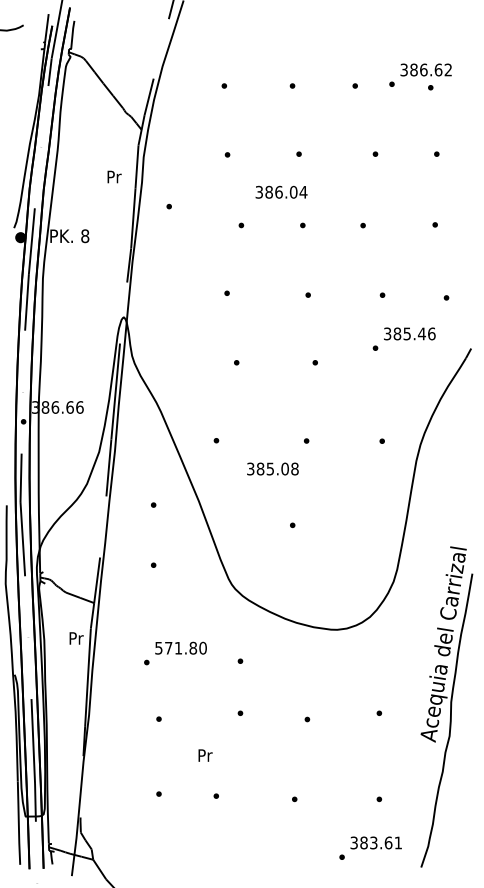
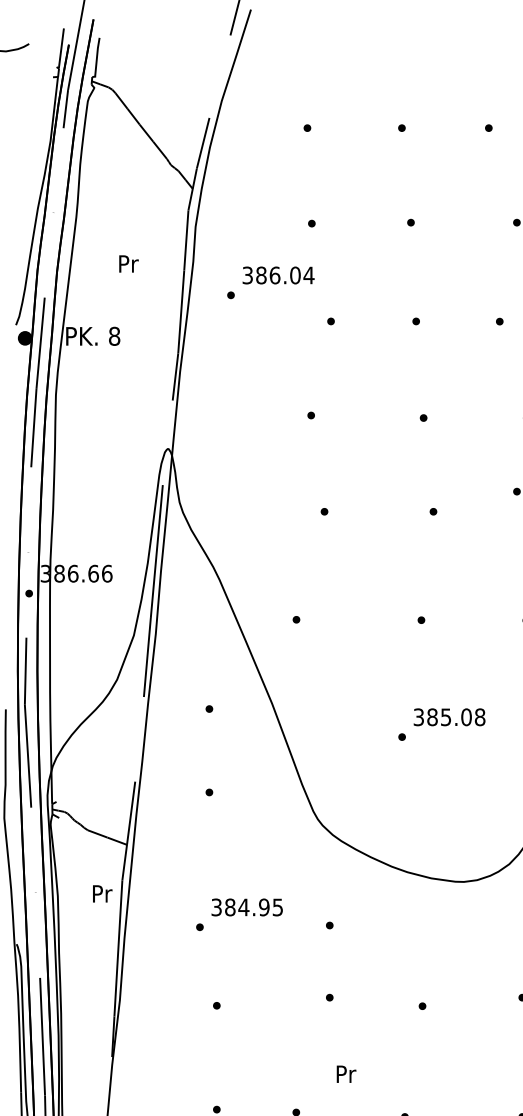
text: (114, 176) -> (128, 263), moved
text: (281, 191) -> (278, 274), moved
text: (272, 468) -> (448, 716), moved
text: (180, 647) -> (246, 906), 571.80 -> 384.95
text: (205, 755) -> (346, 1074), moved

